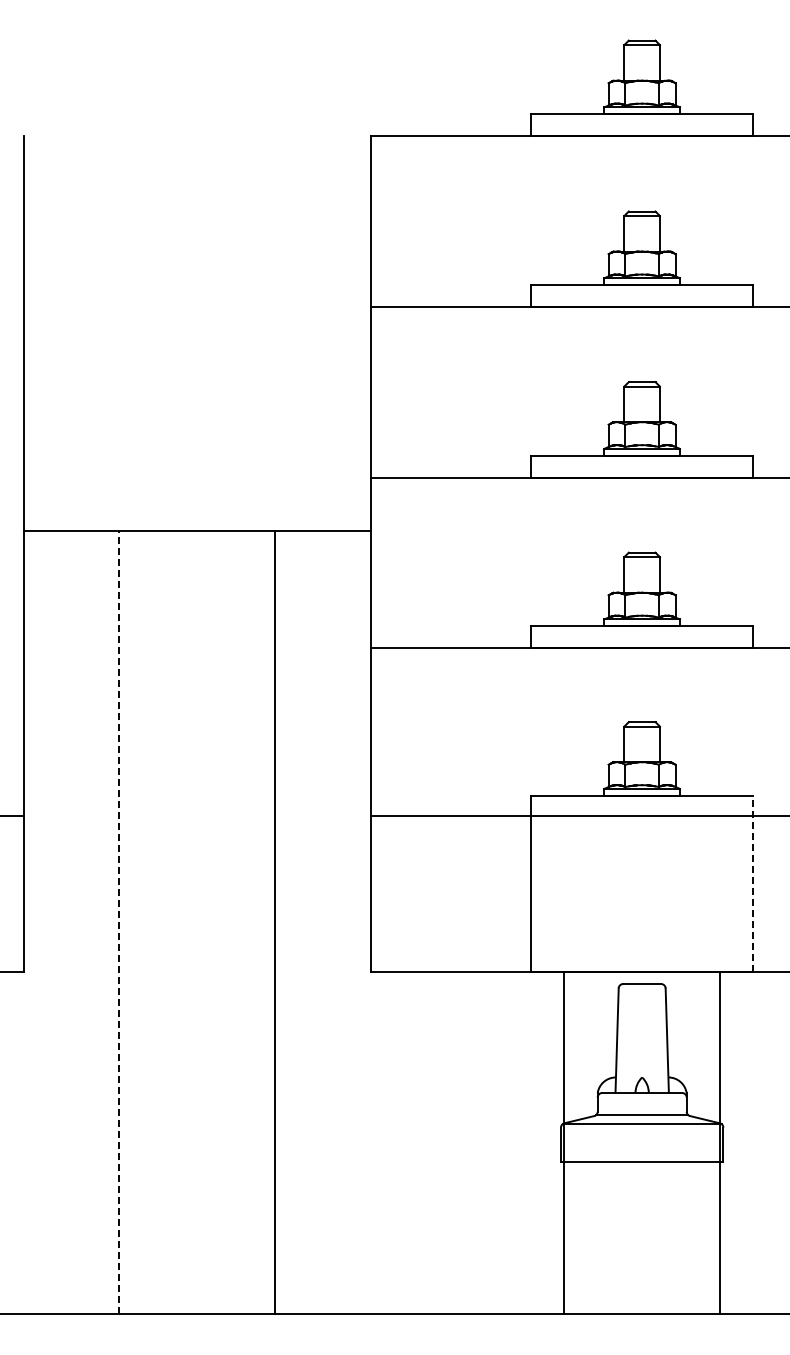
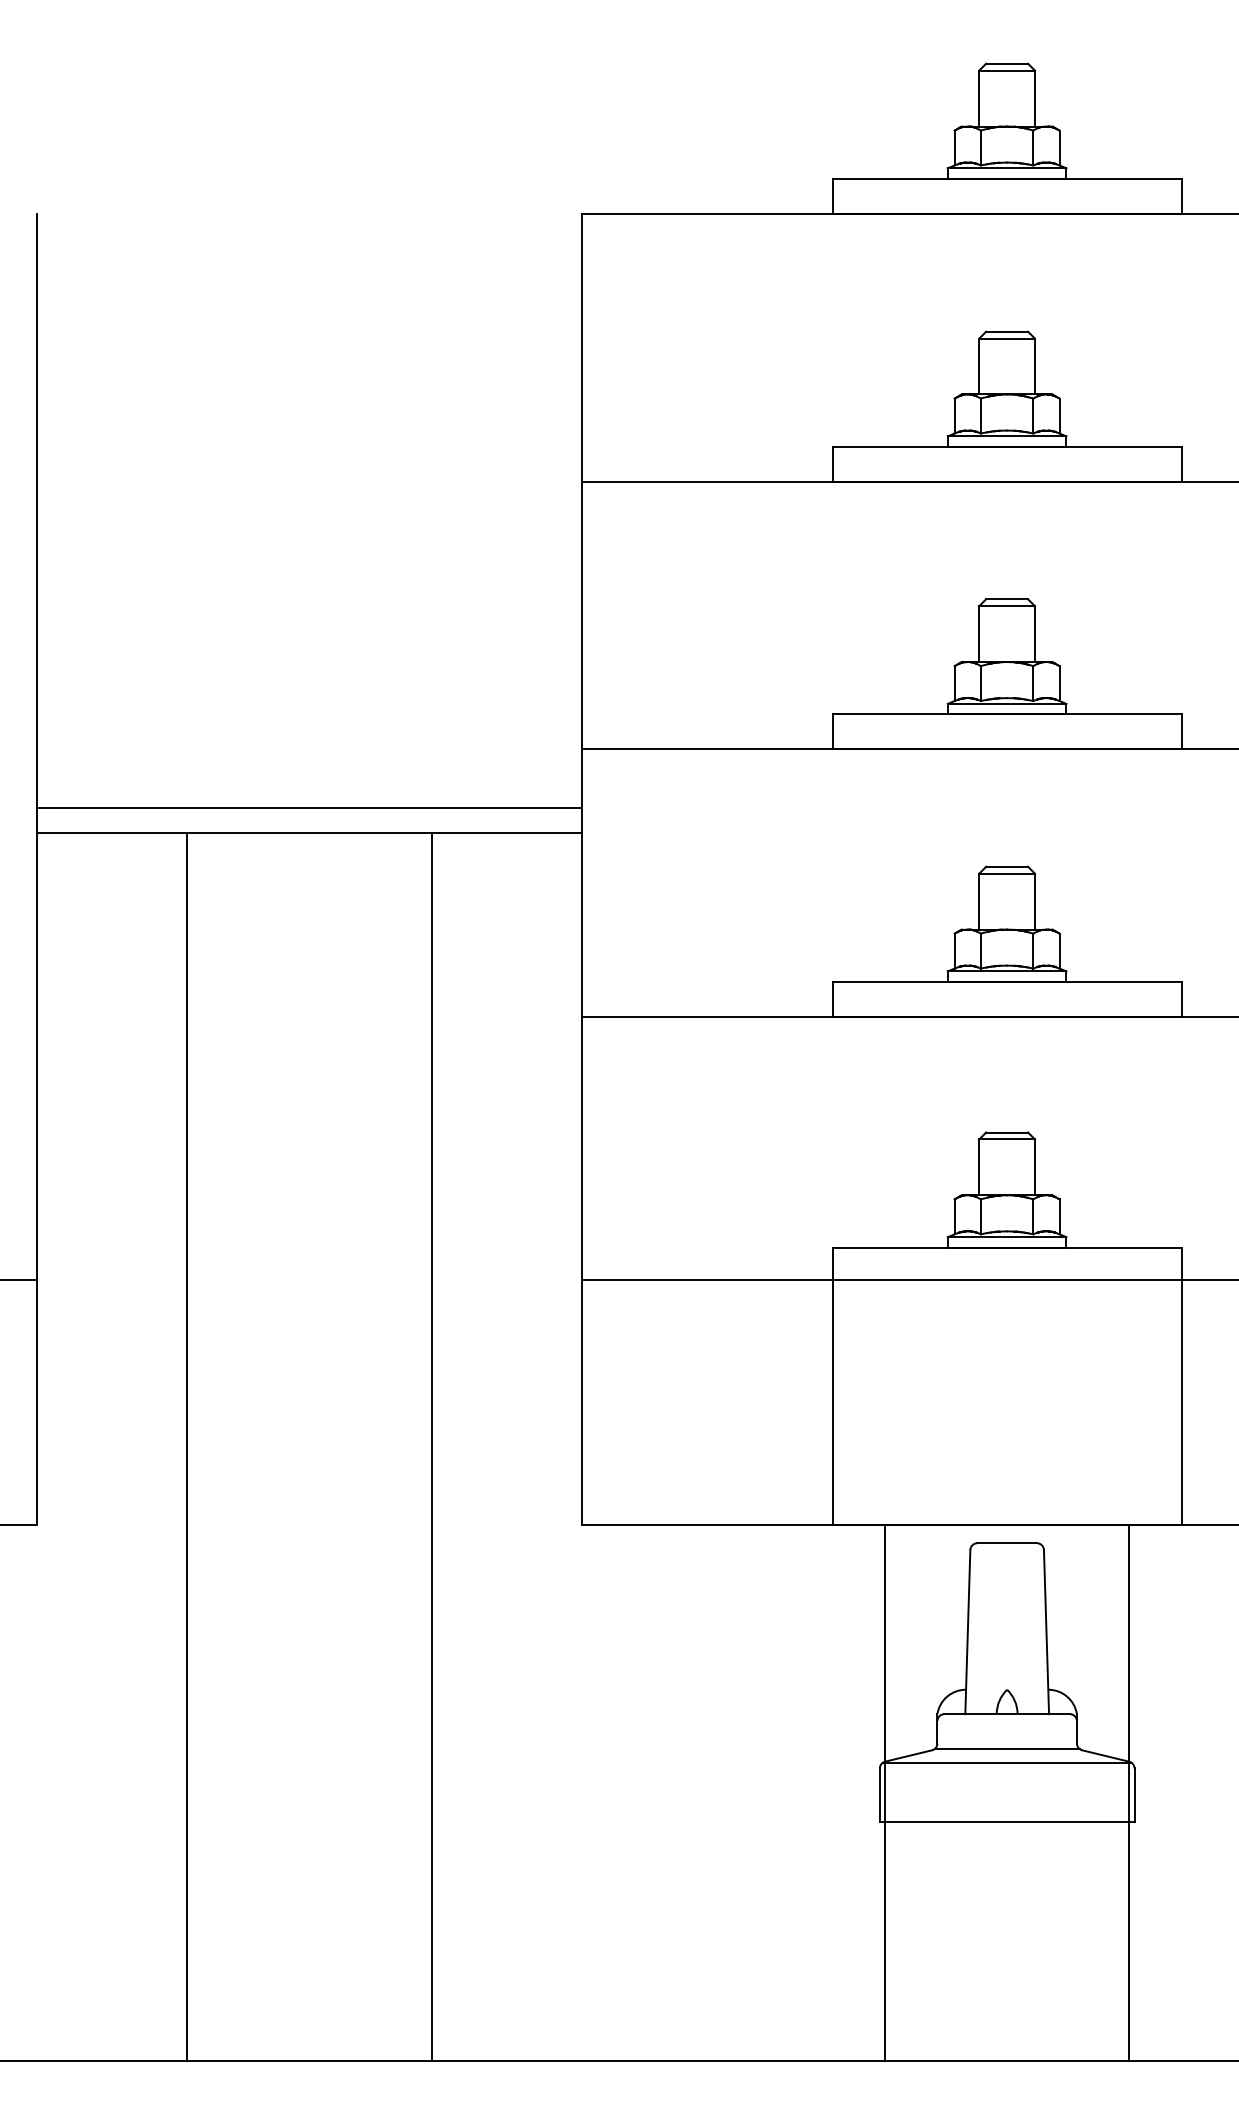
line: (196, 515) -> (308, 808), added
line: (753, 883) -> (1181, 1385), dashed -> solid
line: (119, 922) -> (187, 1446), dashed -> solid

